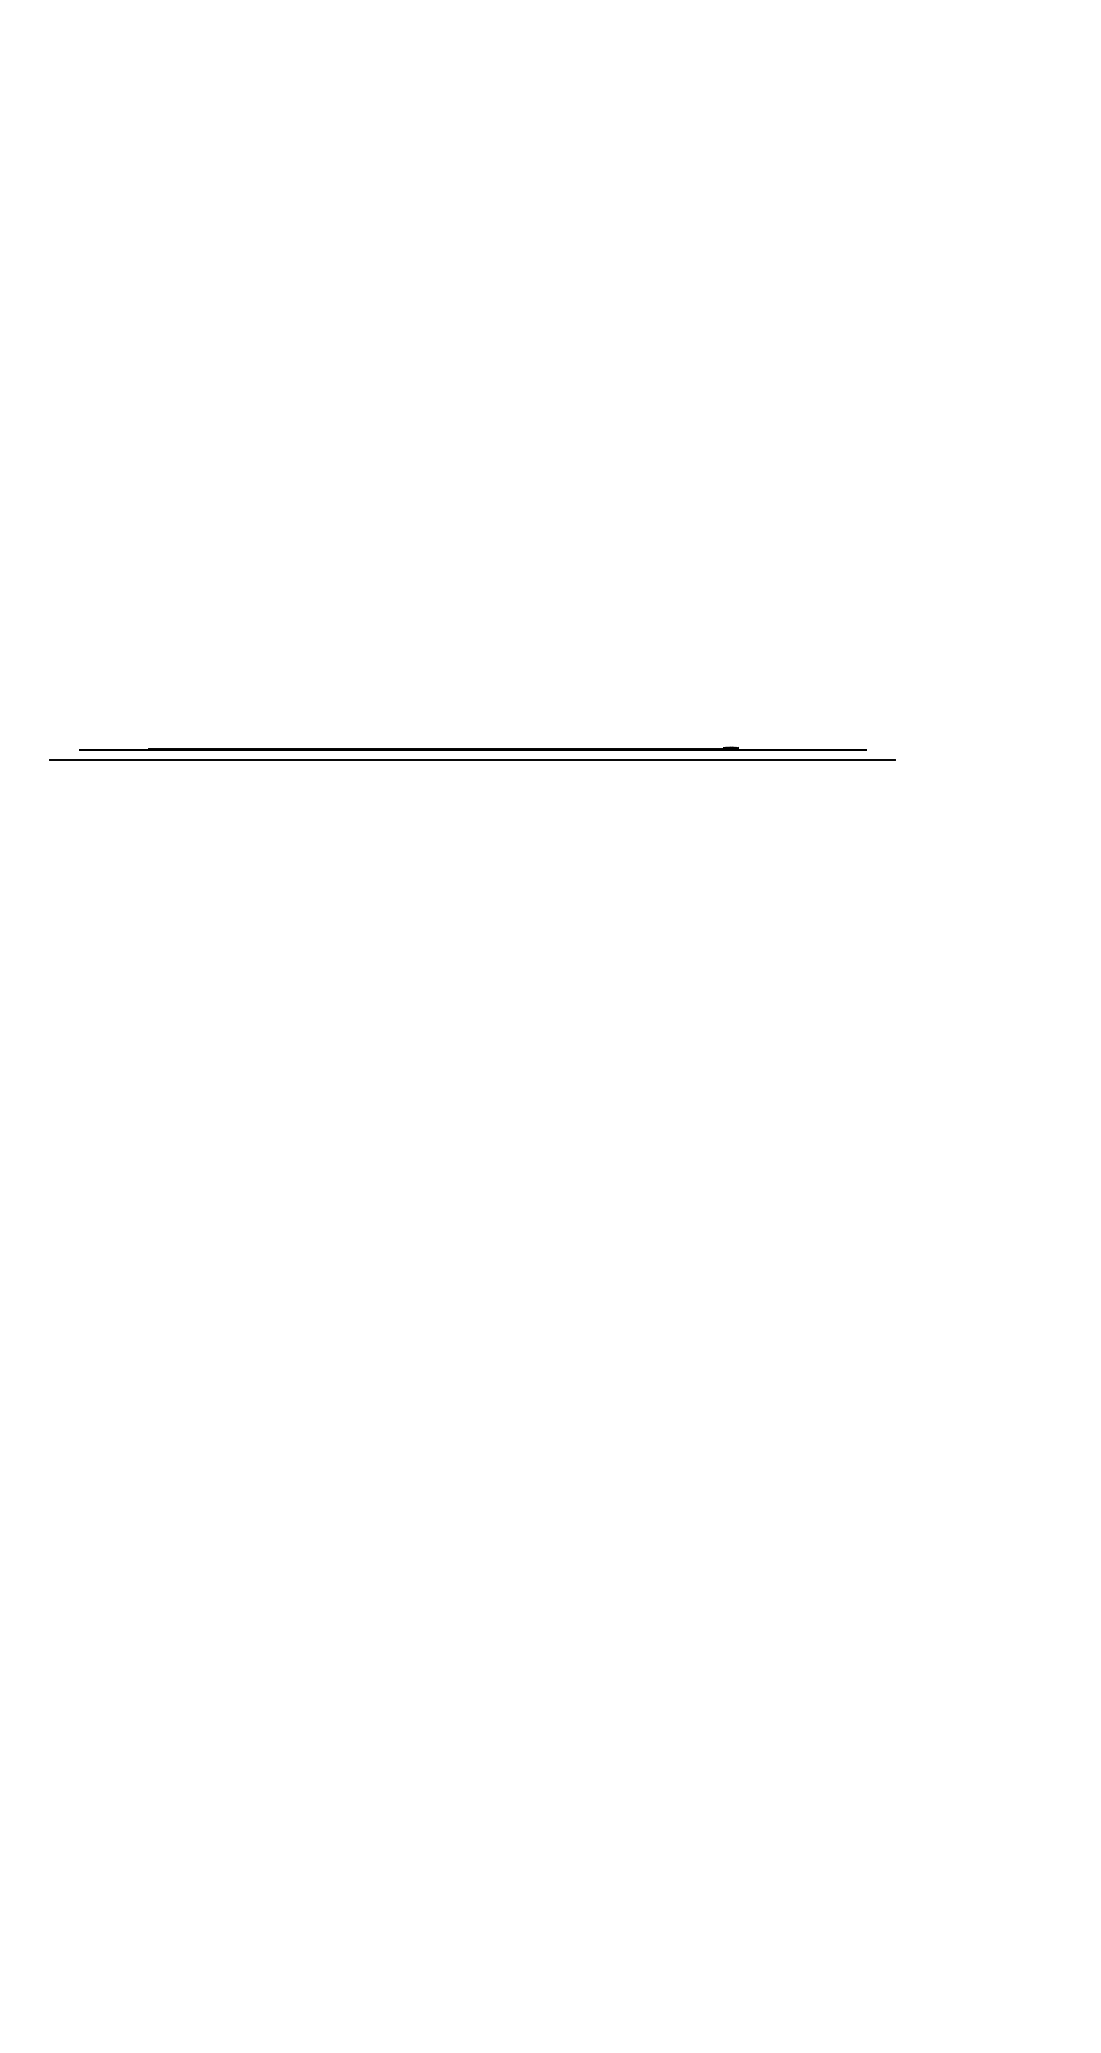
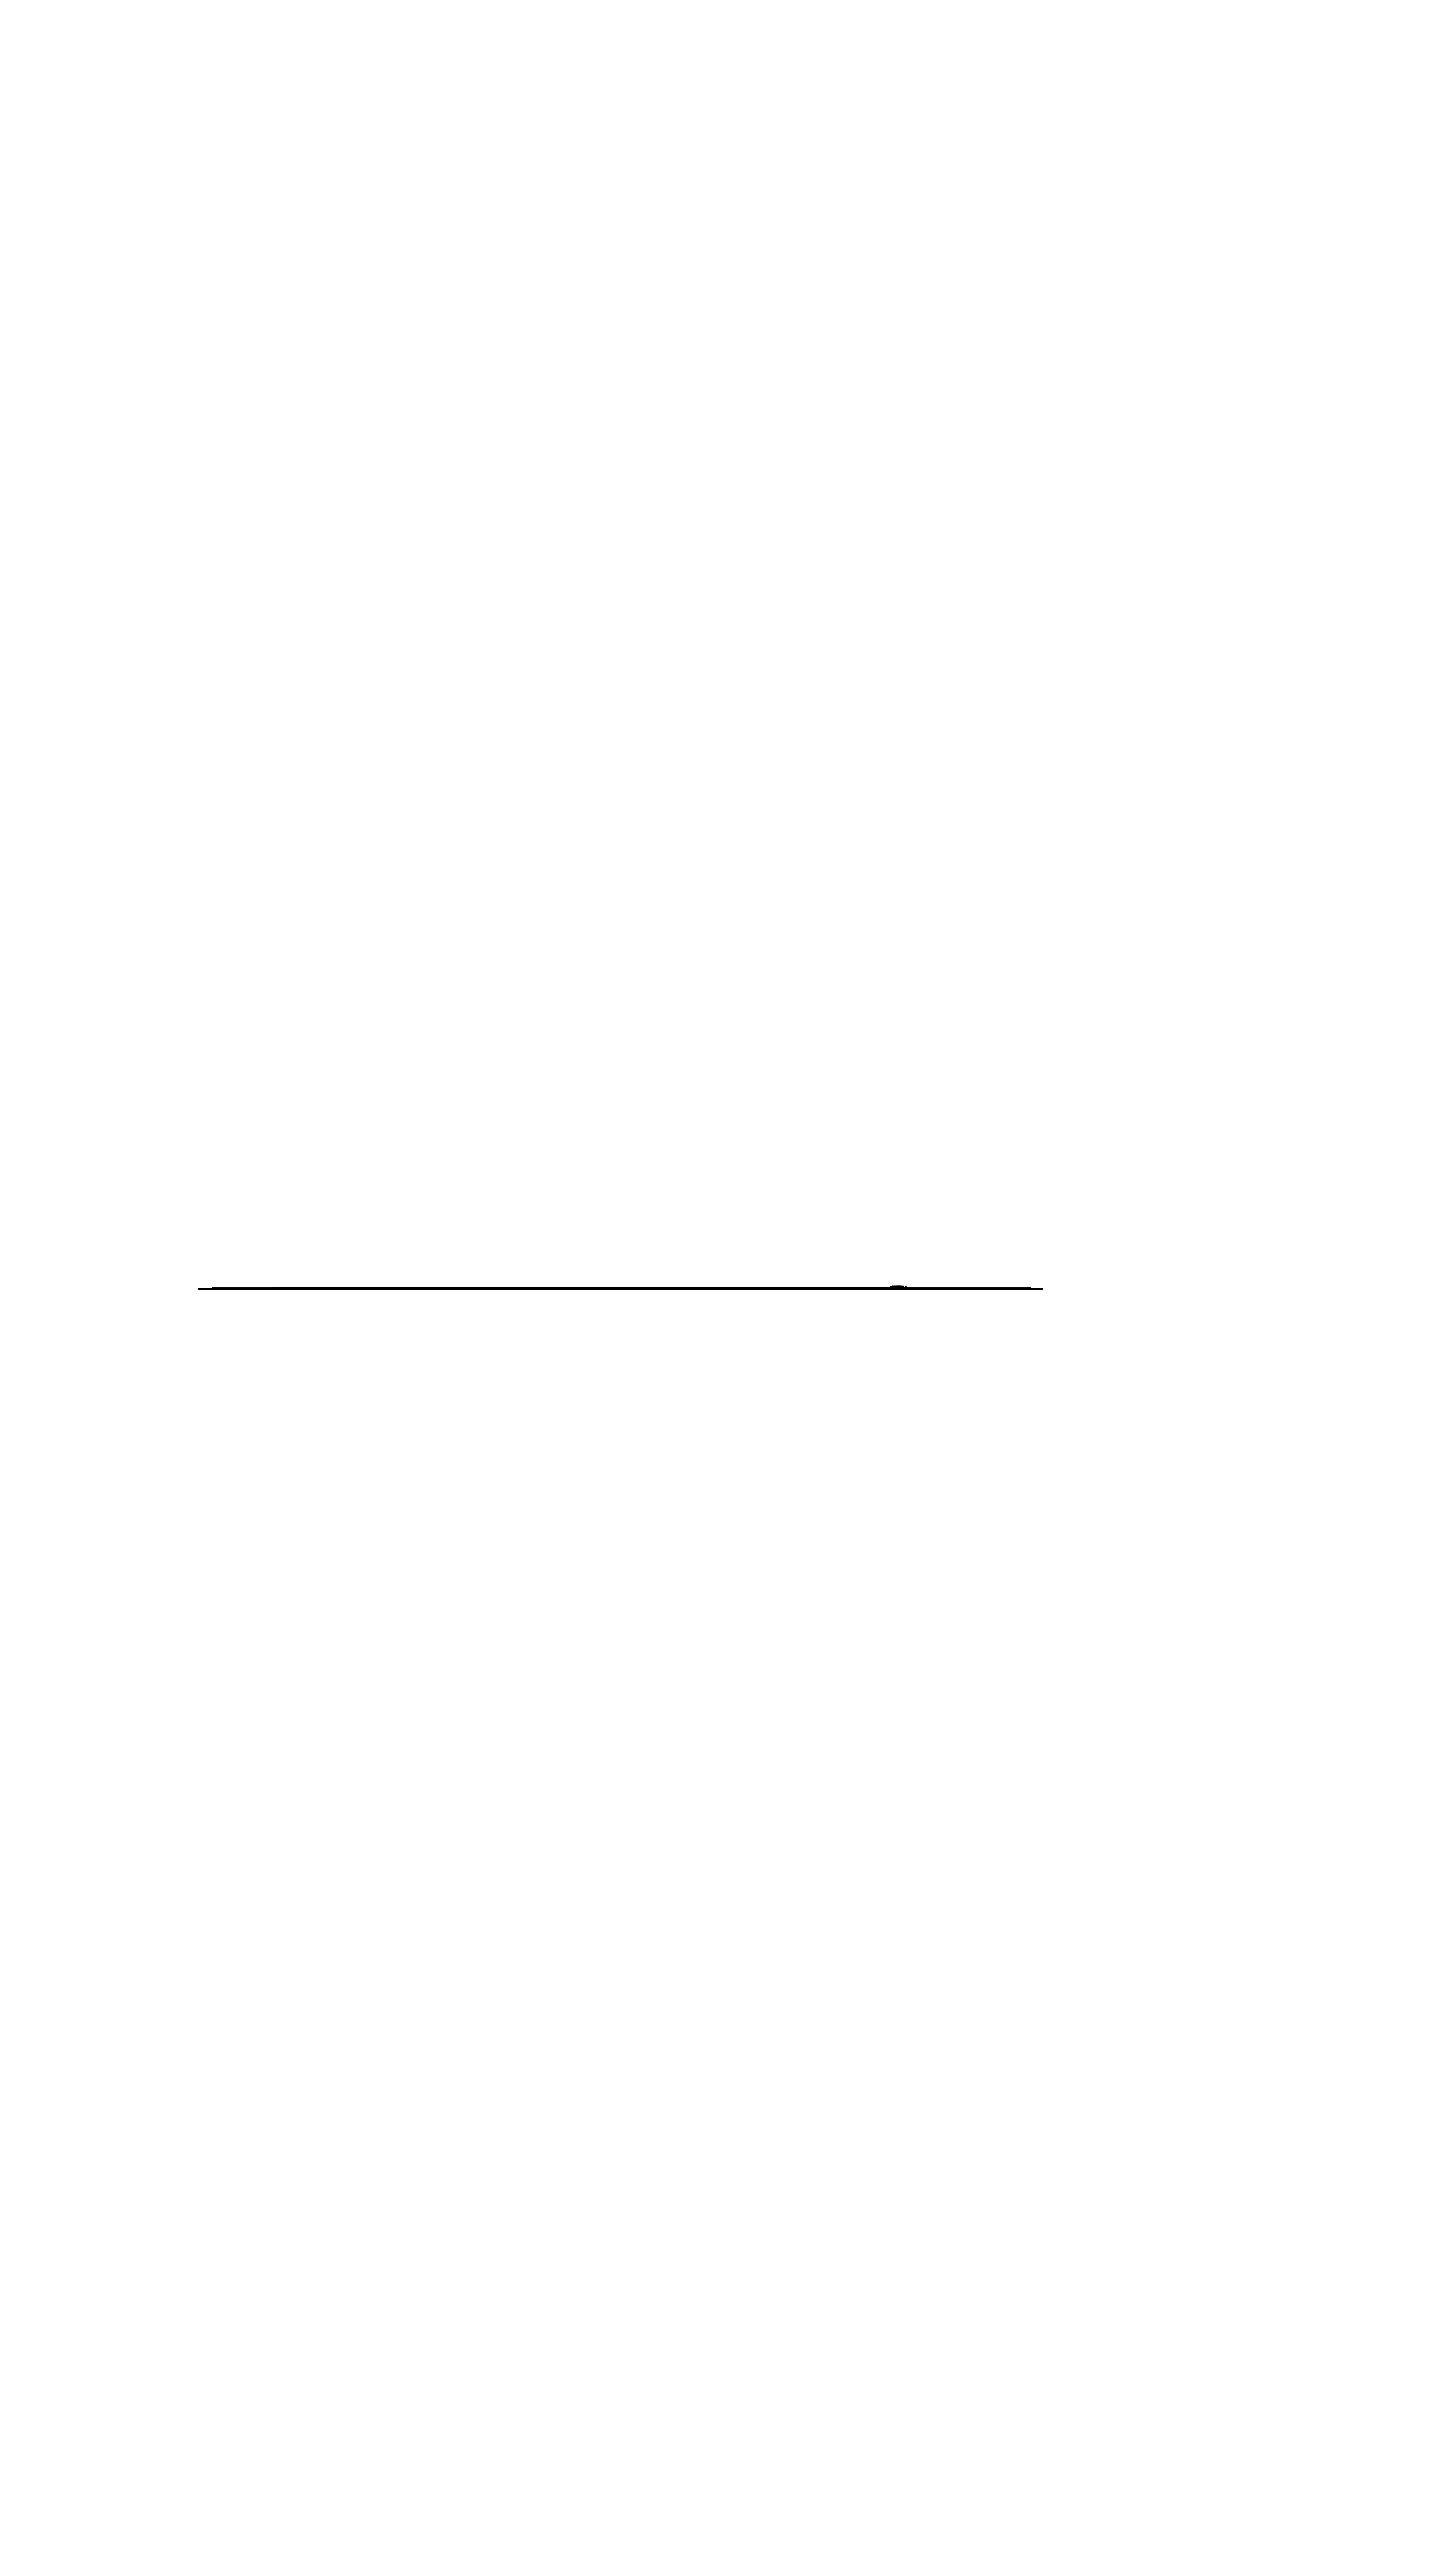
line: (472, 760) -> (620, 1300), removed

